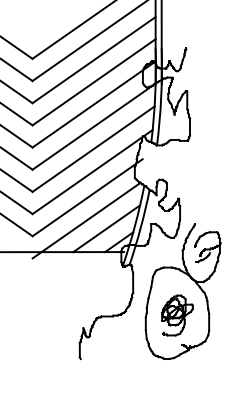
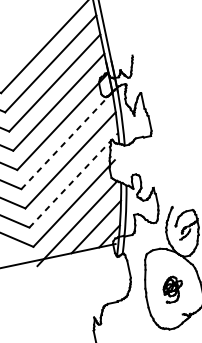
line: (94, 126) -> (67, 140), solid -> dashed
line: (93, 171) -> (74, 179), solid -> dashed
part: (177, 315) -> (173, 289), size x0.7

